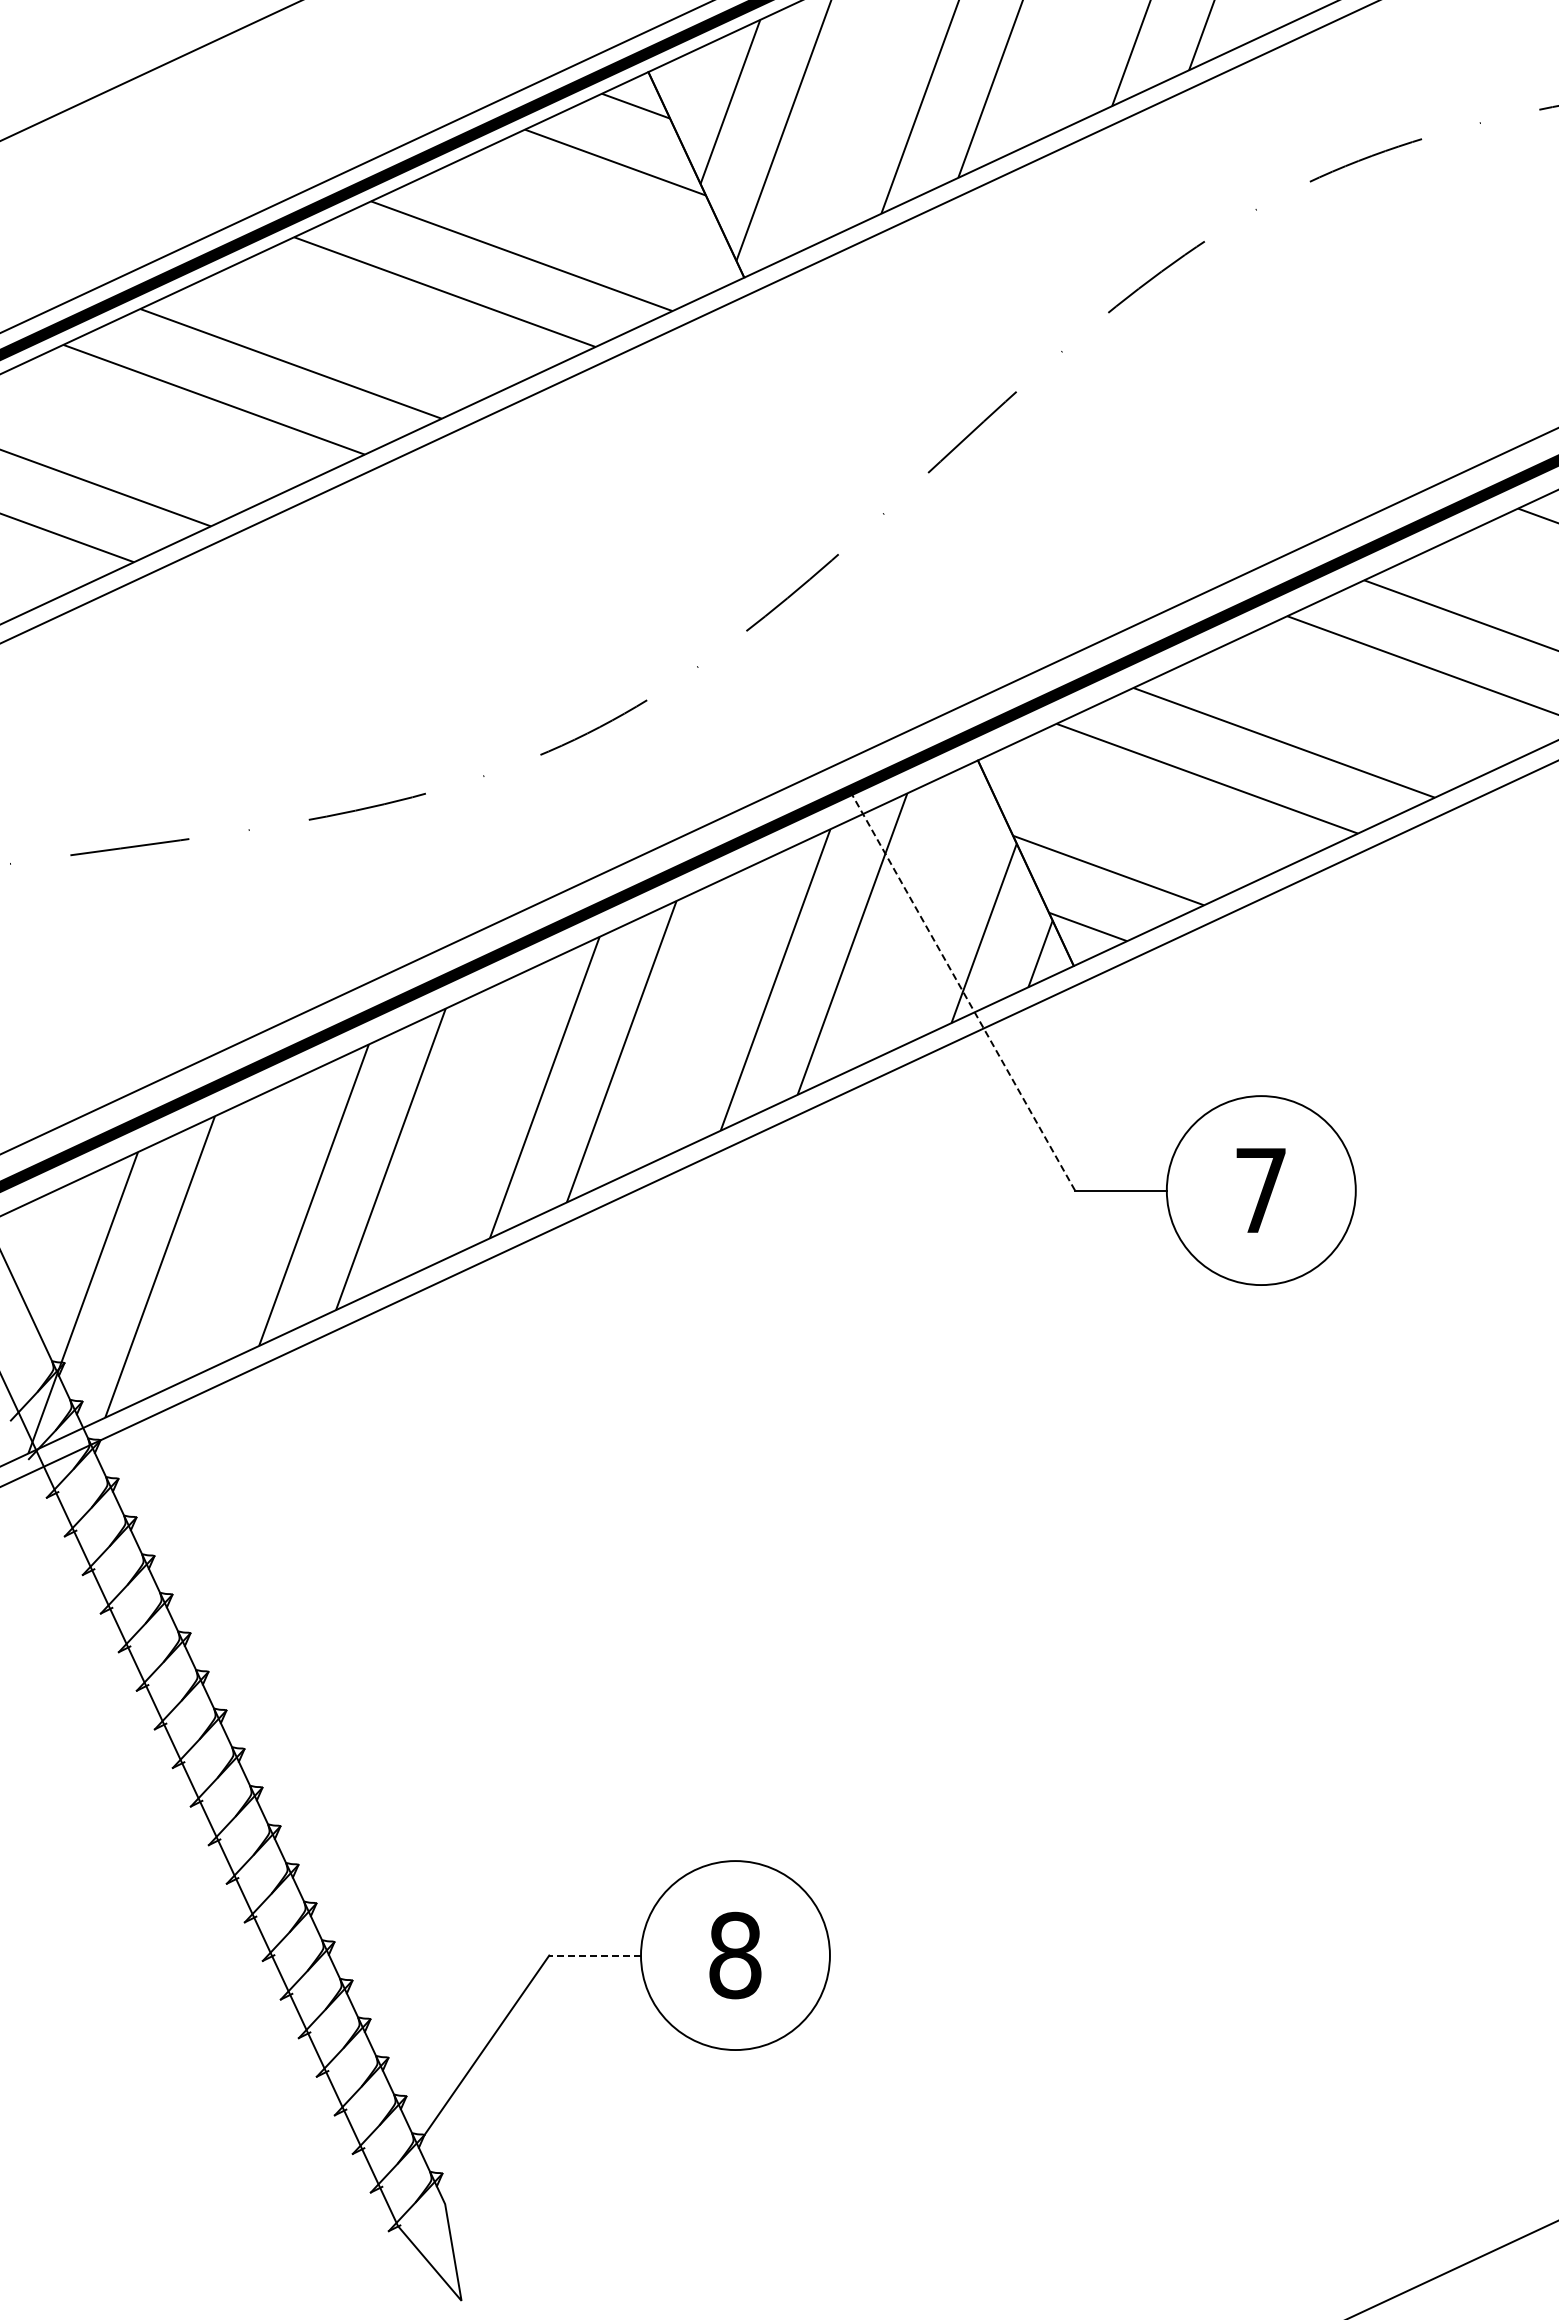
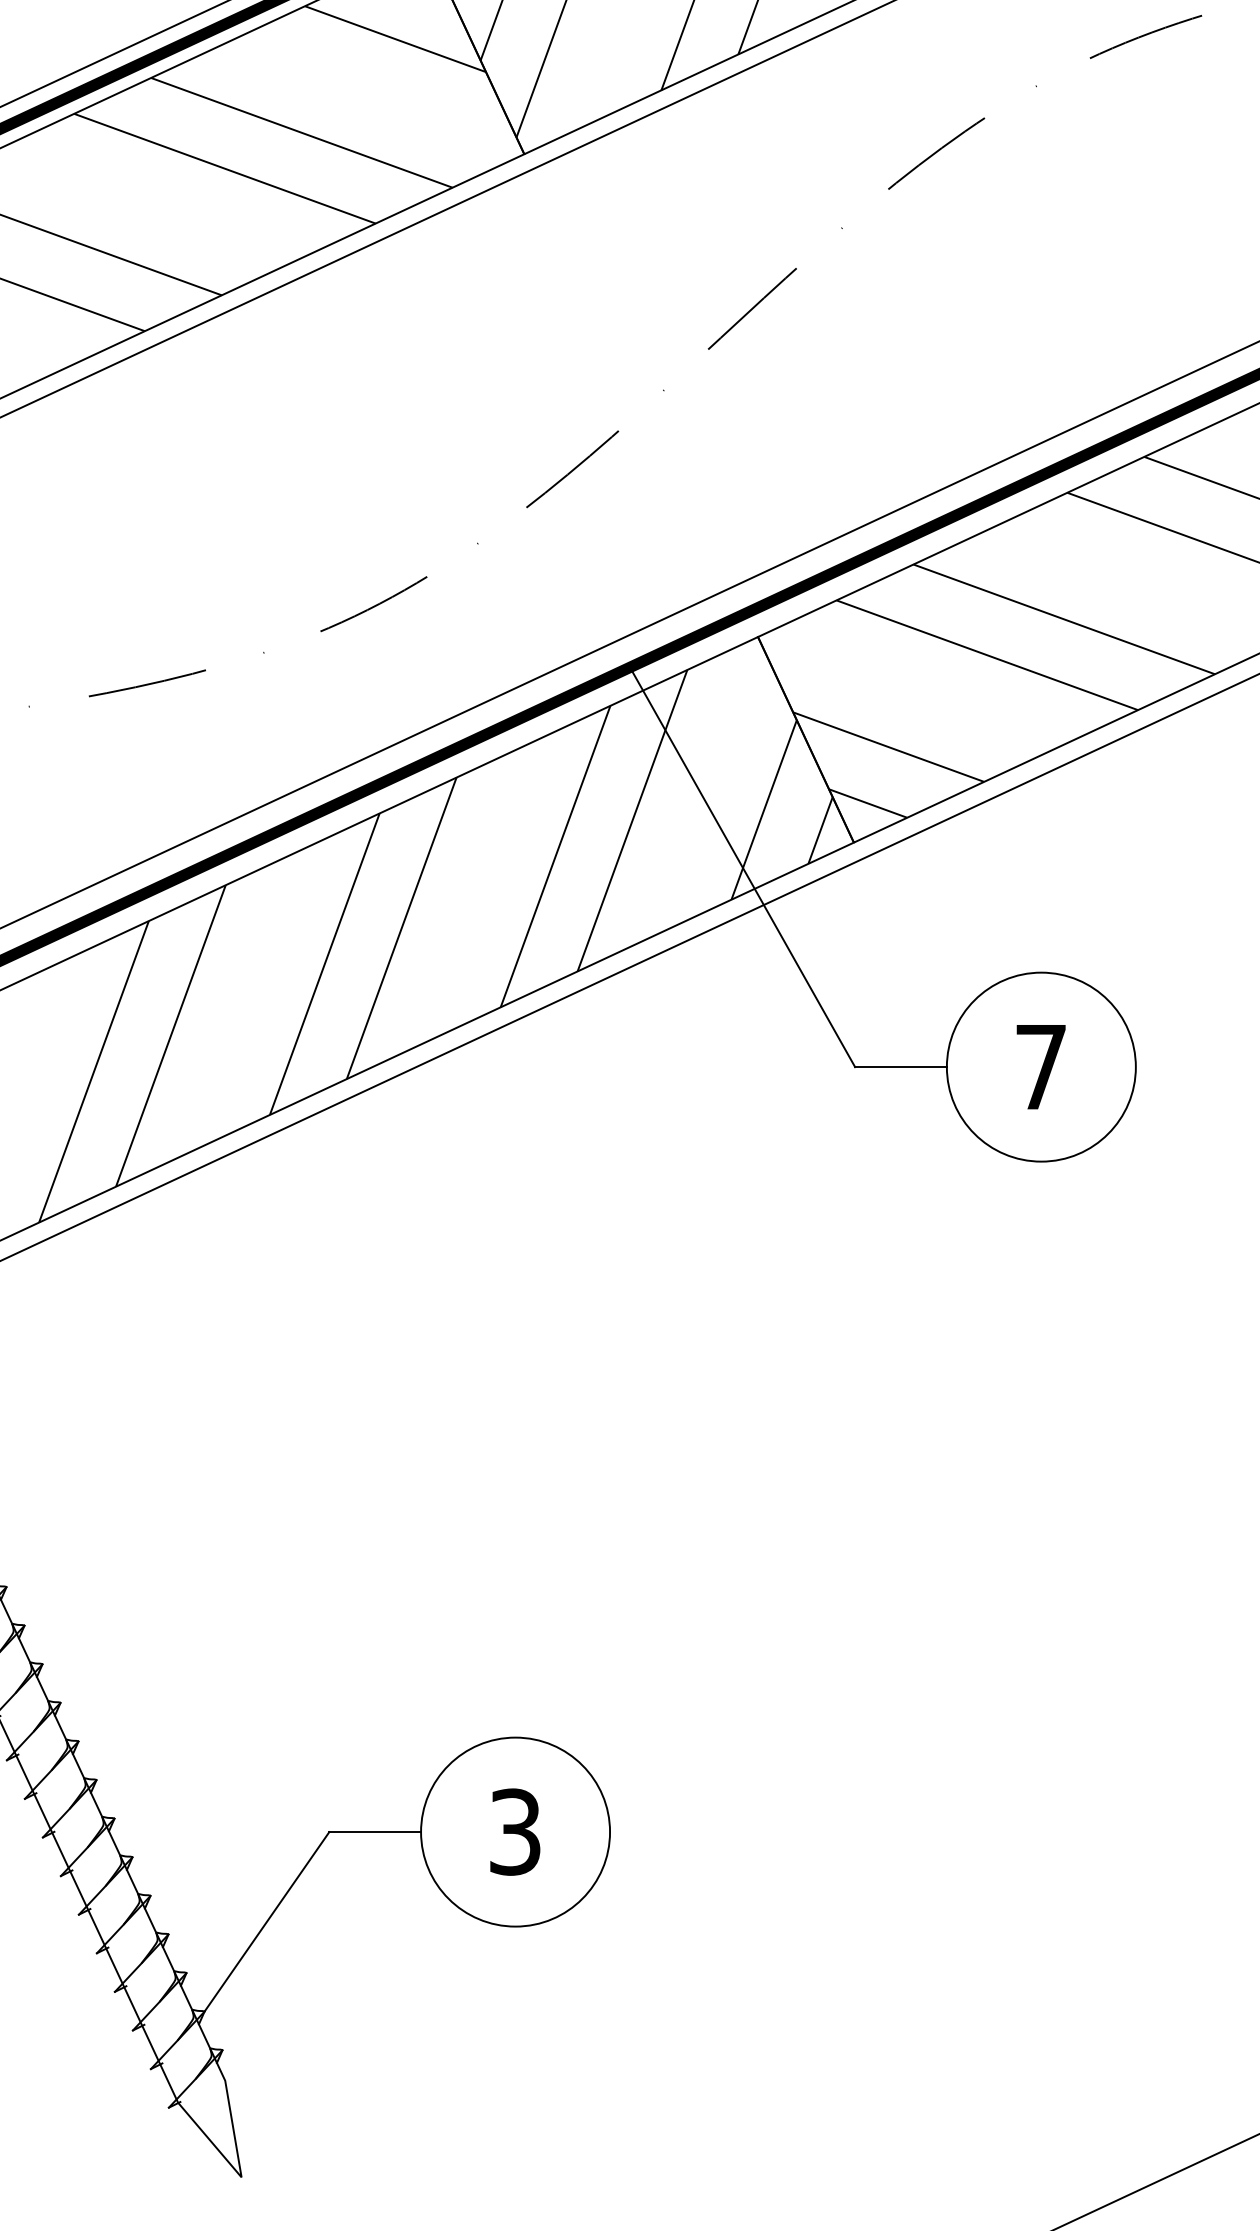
line: (962, 991) -> (742, 868), dashed -> solid
line: (595, 1955) -> (375, 1832), dashed -> solid
text: (735, 1955) -> (515, 1832), 8 -> 3

